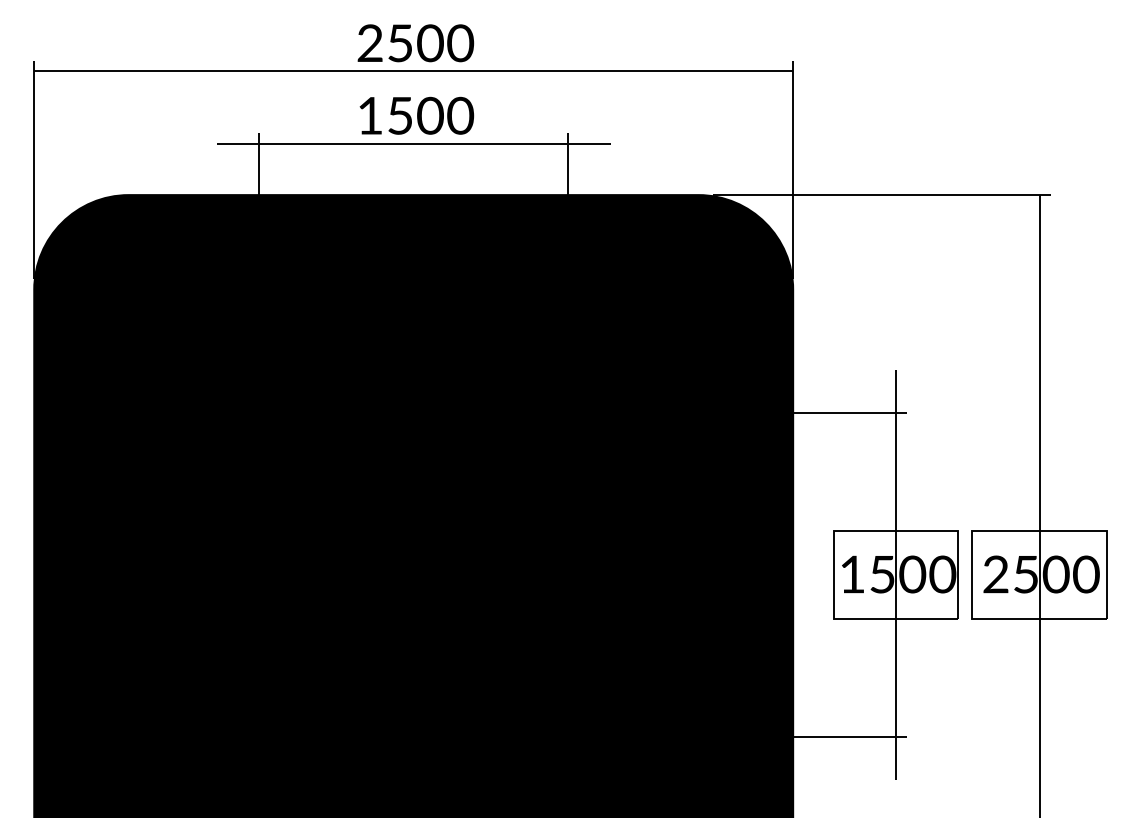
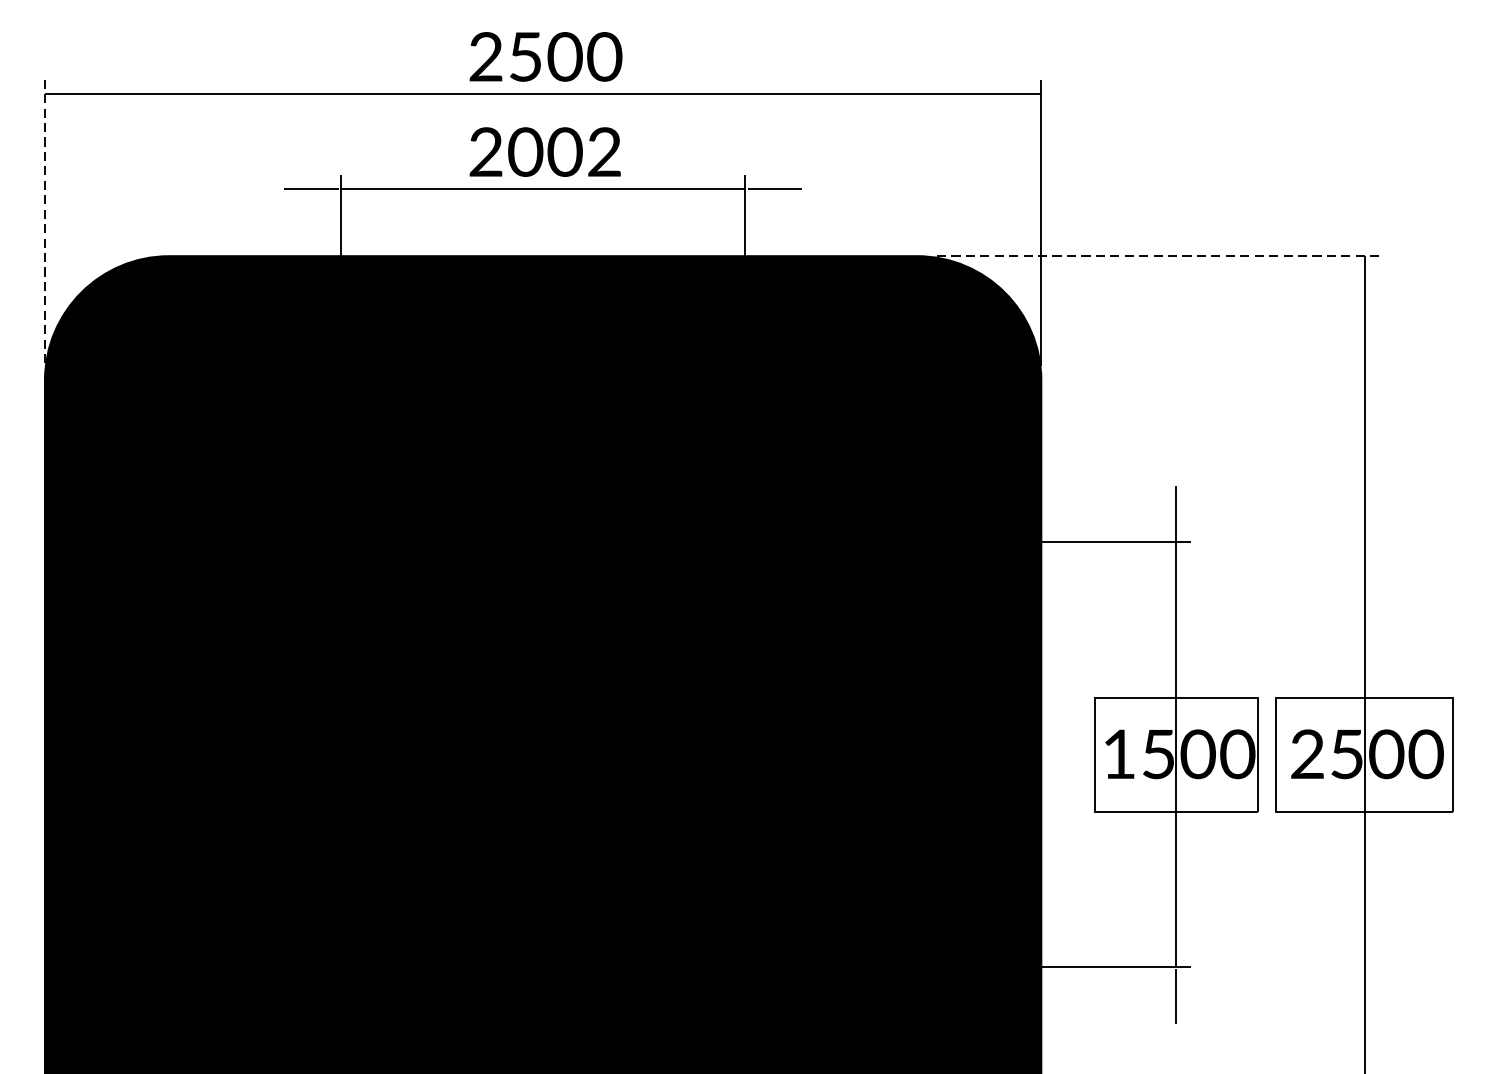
text: (415, 115) -> (545, 151), 1500 -> 2002
line: (34, 170) -> (45, 223), solid -> dashed
line: (881, 195) -> (1157, 256), solid -> dashed

